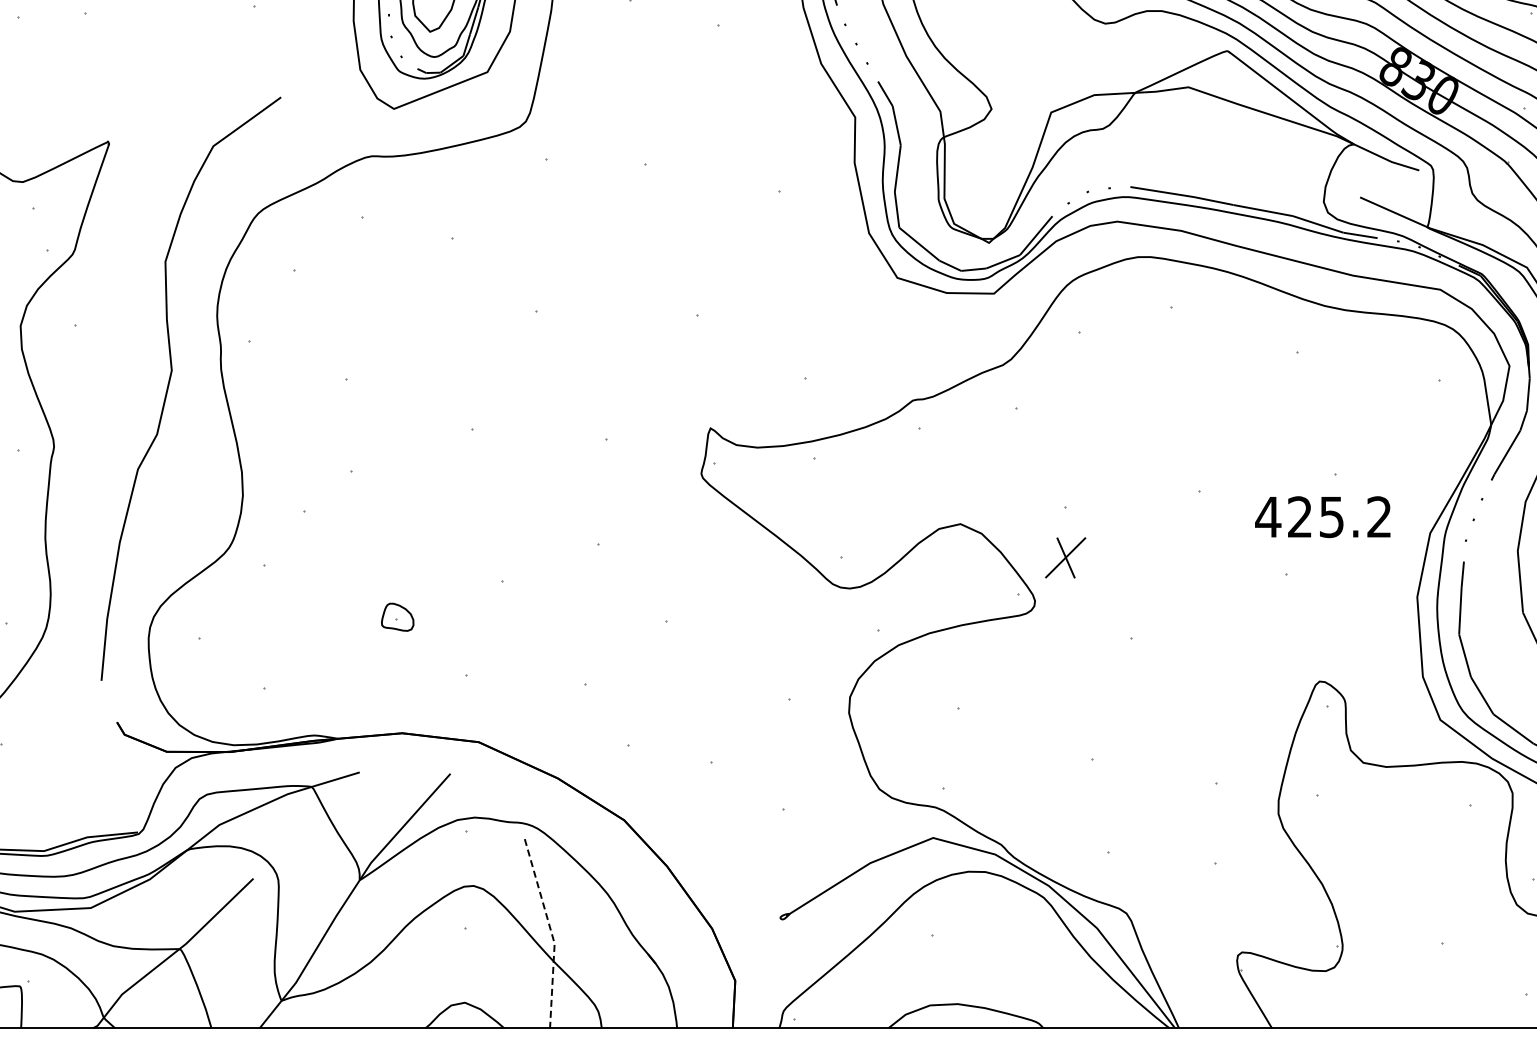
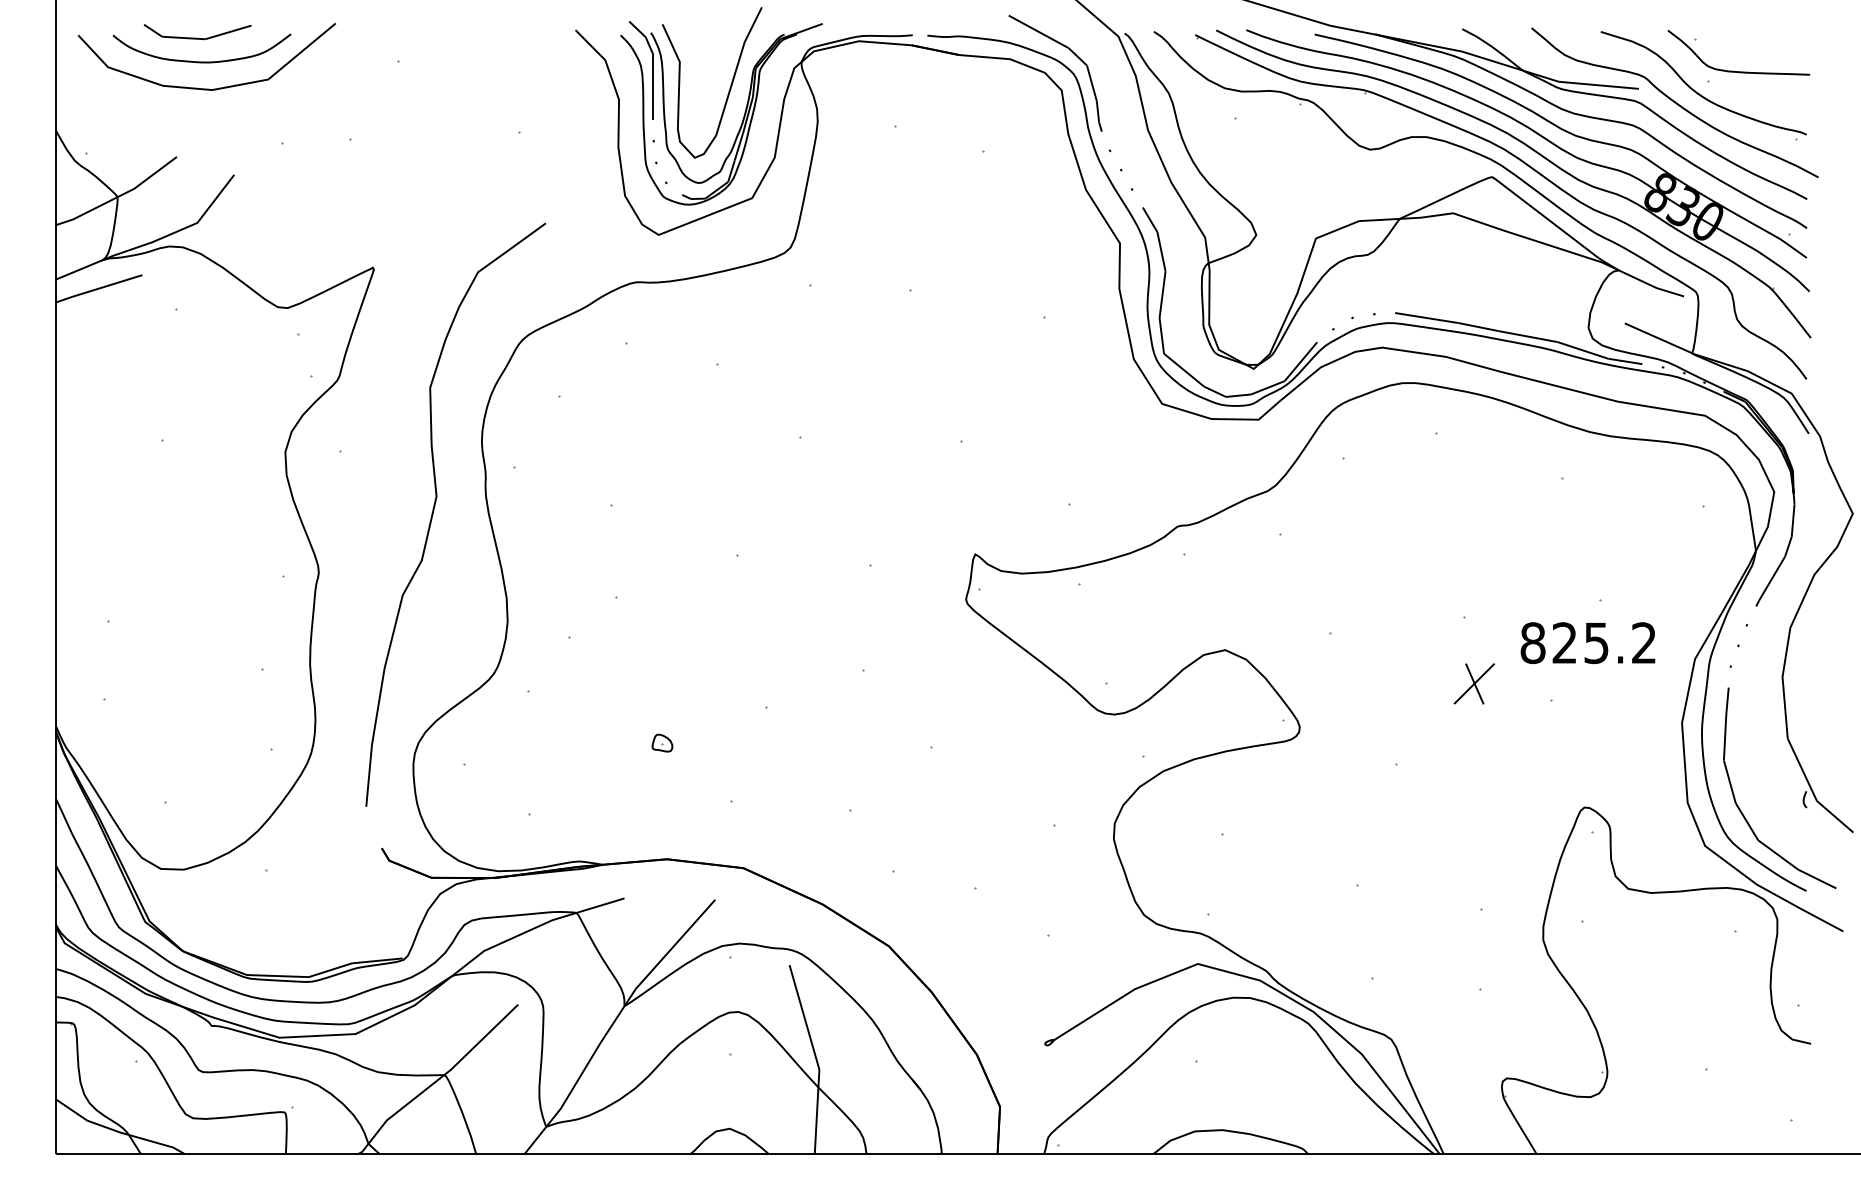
text: (1267, 517) -> (1532, 643), 425.2 -> 825.2
part: (1064, 557) -> (1473, 683), moved
part: (397, 616) -> (662, 742), size x0.62
line: (551, 933) -> (816, 1059), dashed -> solid

